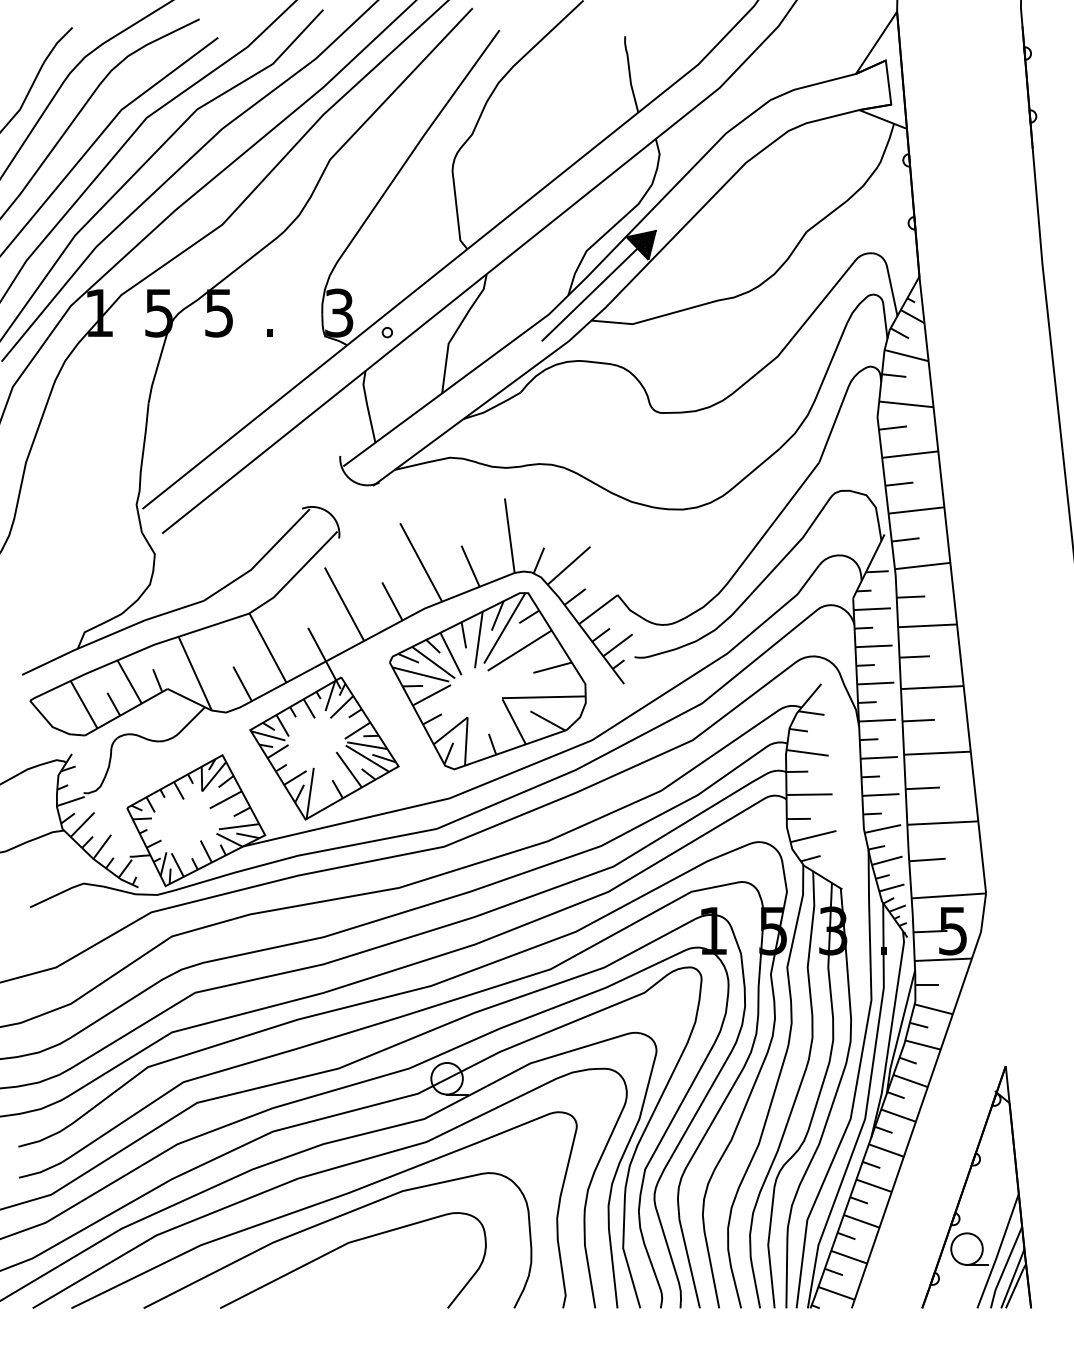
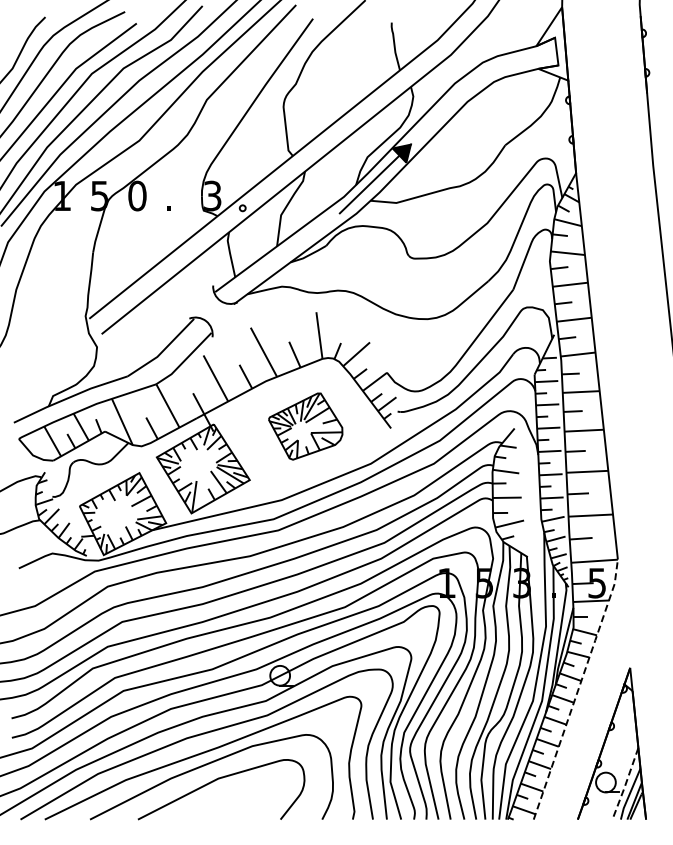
text: (219, 312) -> (137, 195), 5 -> 0
part: (487, 680) -> (305, 426), size x0.6
line: (923, 1099) -> (578, 688), solid -> dashed
line: (998, 1252) -> (625, 784), solid -> dashed

